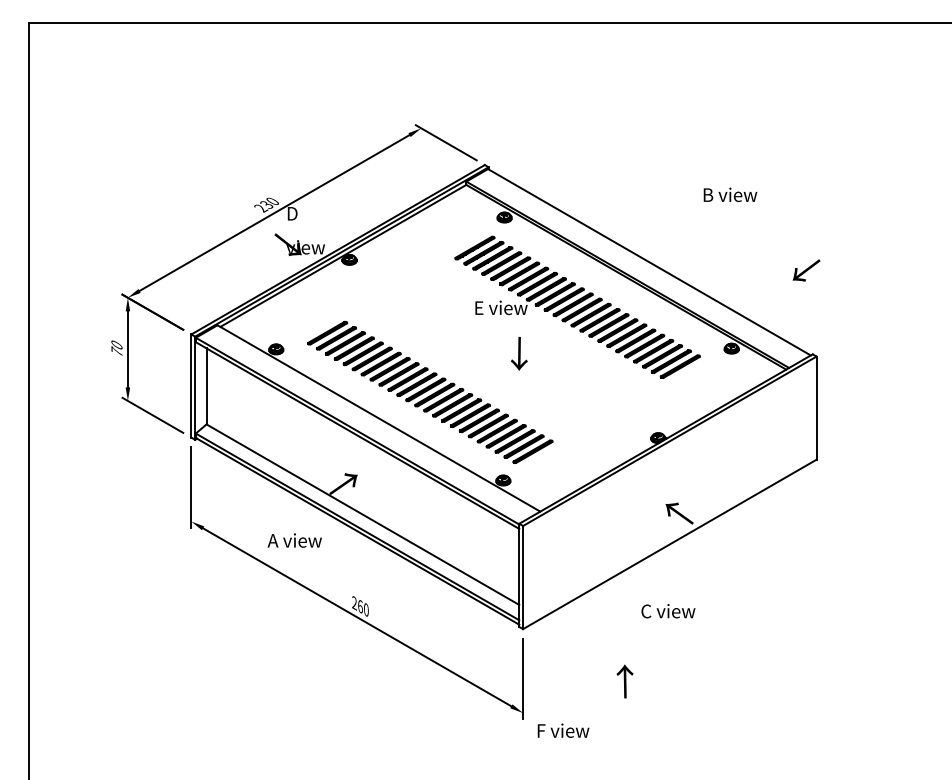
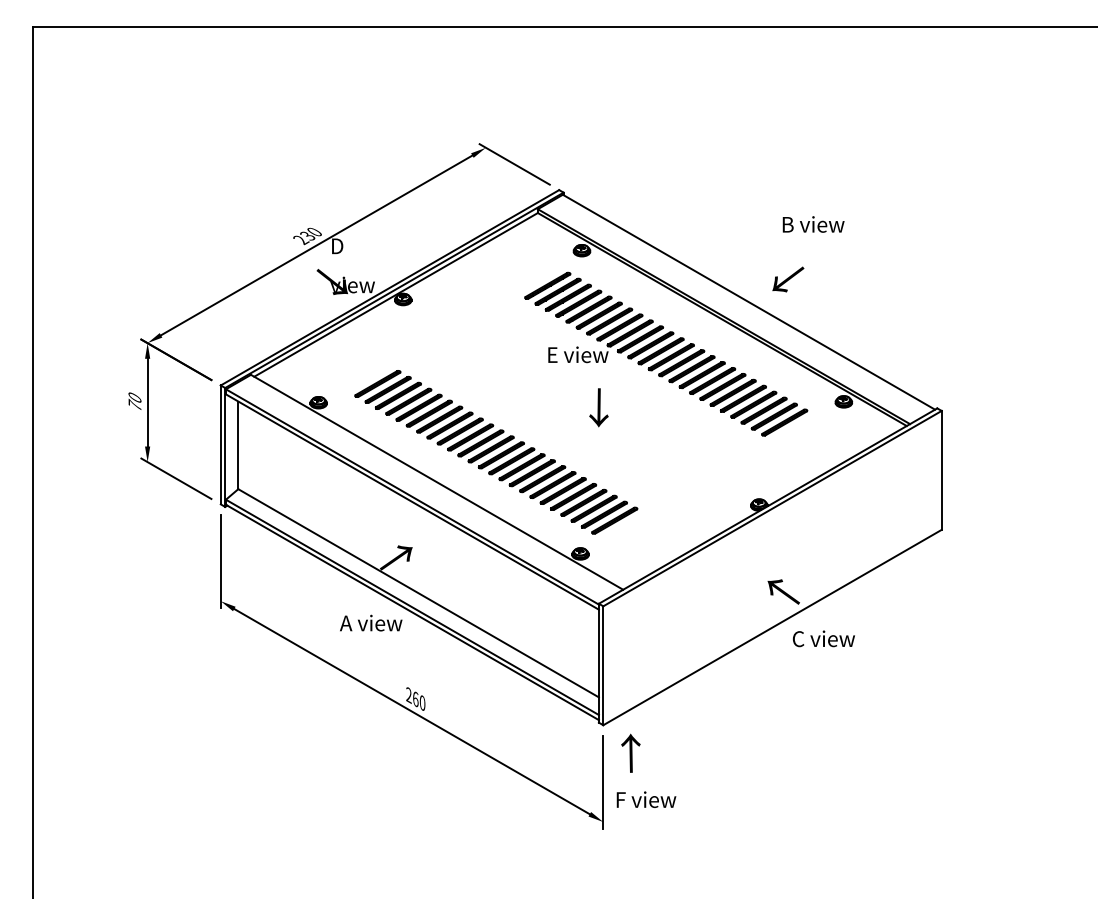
text: (730, 194) -> (813, 224), moved
text: (806, 270) -> (788, 279), moved
text: (294, 540) -> (370, 623), moved
text: (668, 611) -> (824, 639), moved
text: (624, 681) -> (630, 753), moved
text: (563, 730) -> (646, 799), moved

